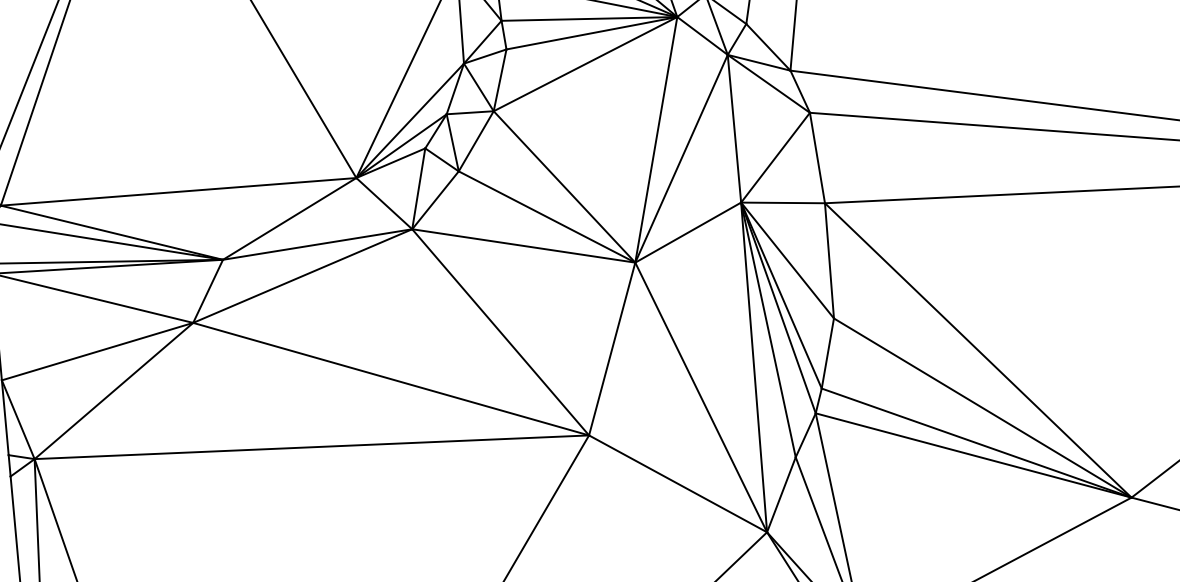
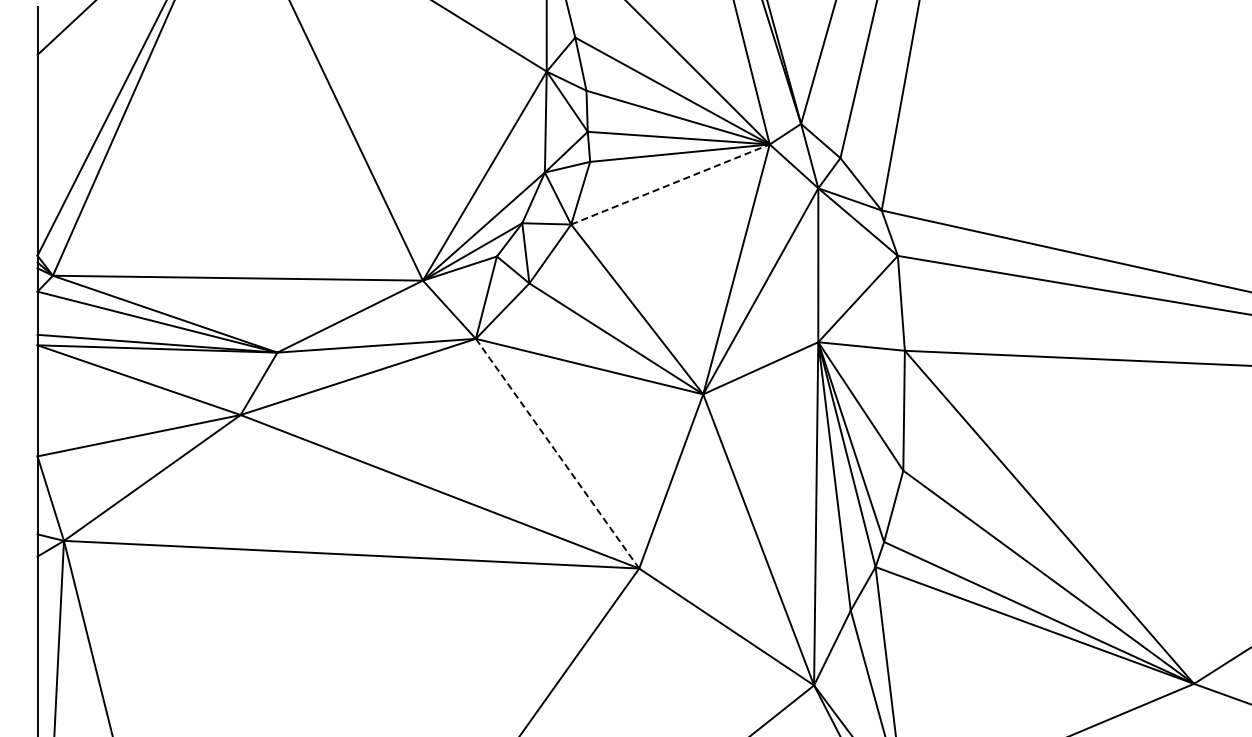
line: (585, 64) -> (670, 184), solid -> dashed
line: (500, 332) -> (557, 453), solid -> dashed

